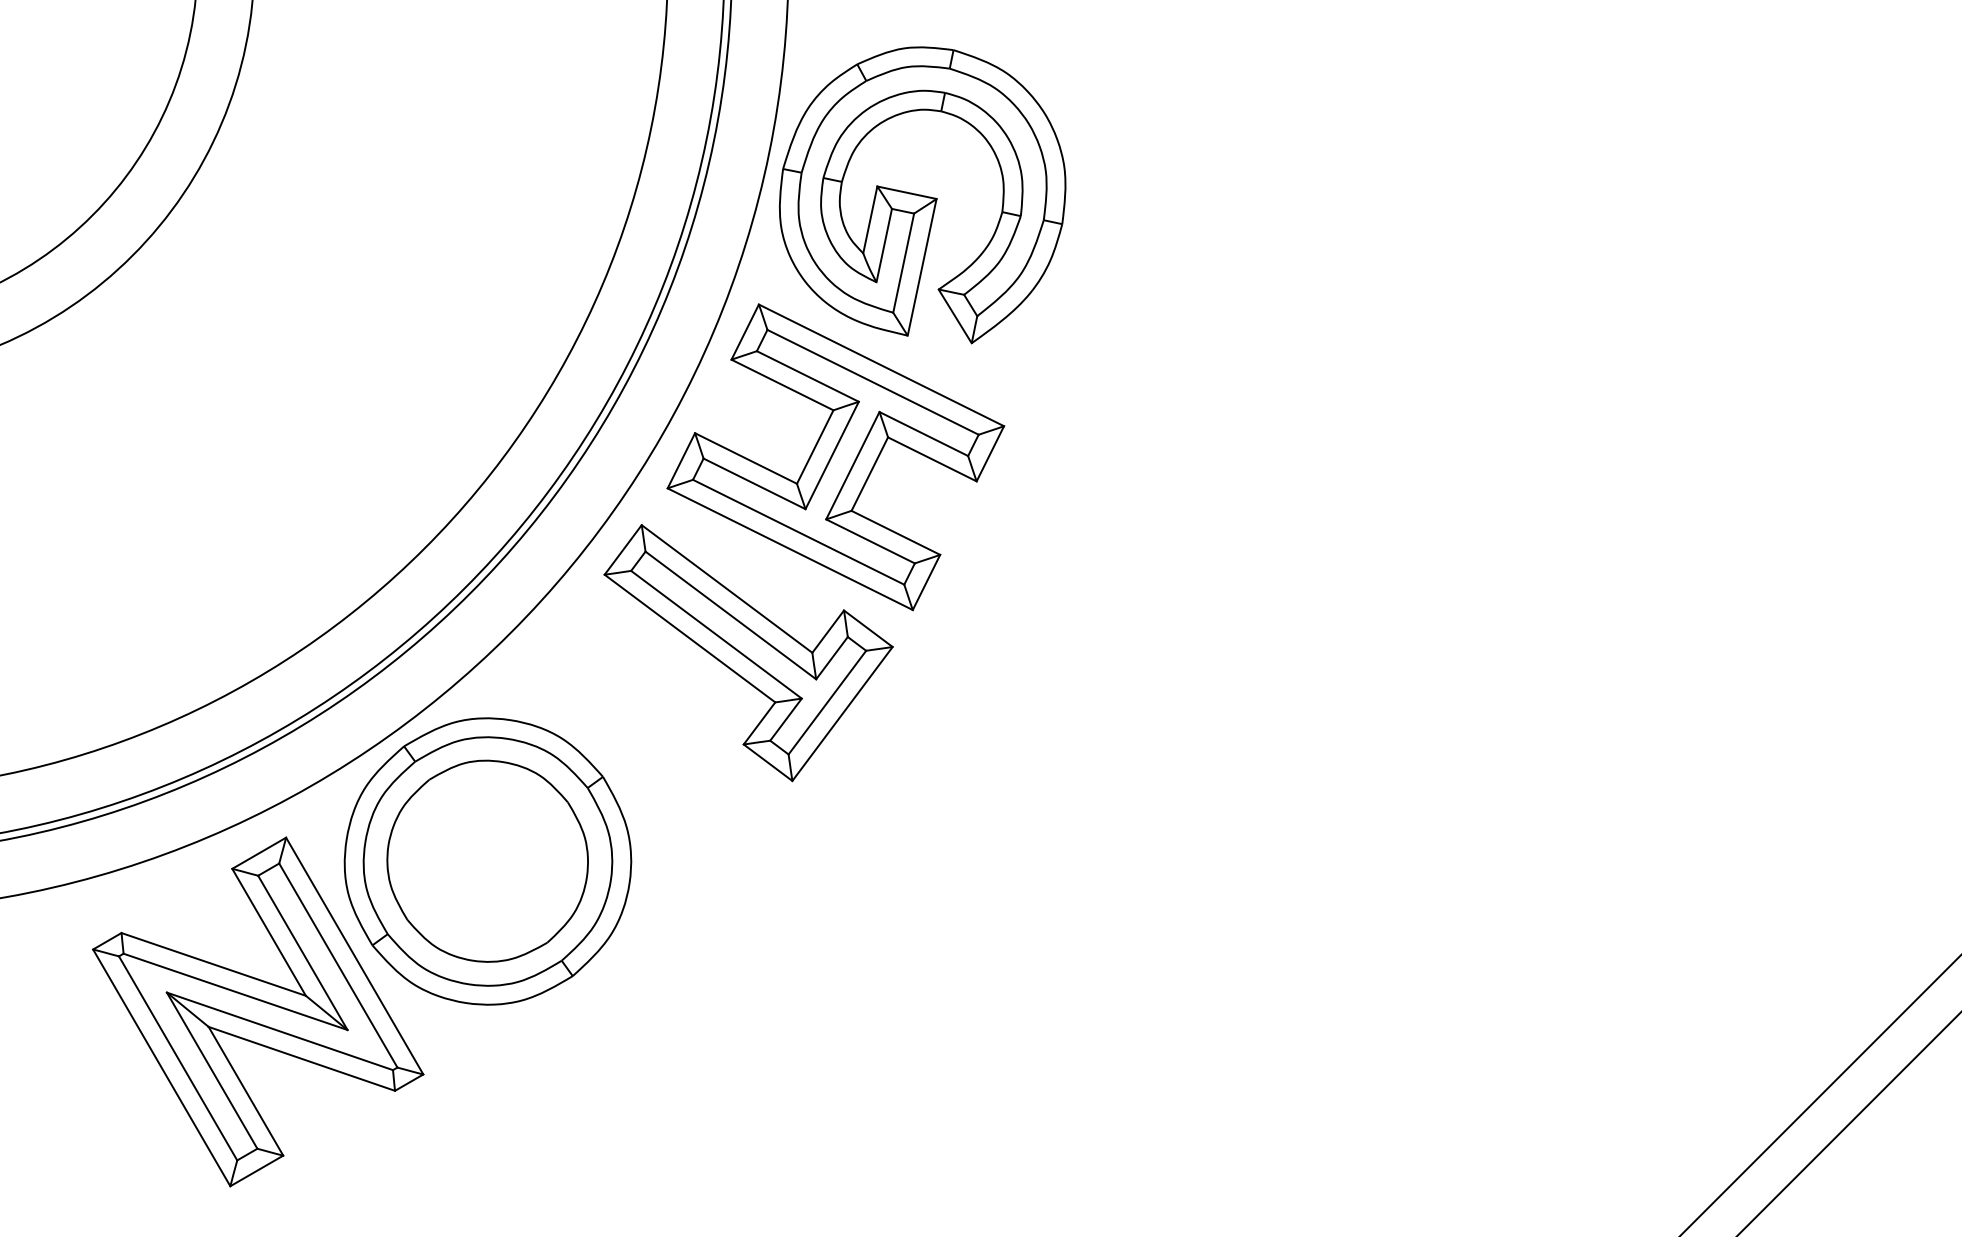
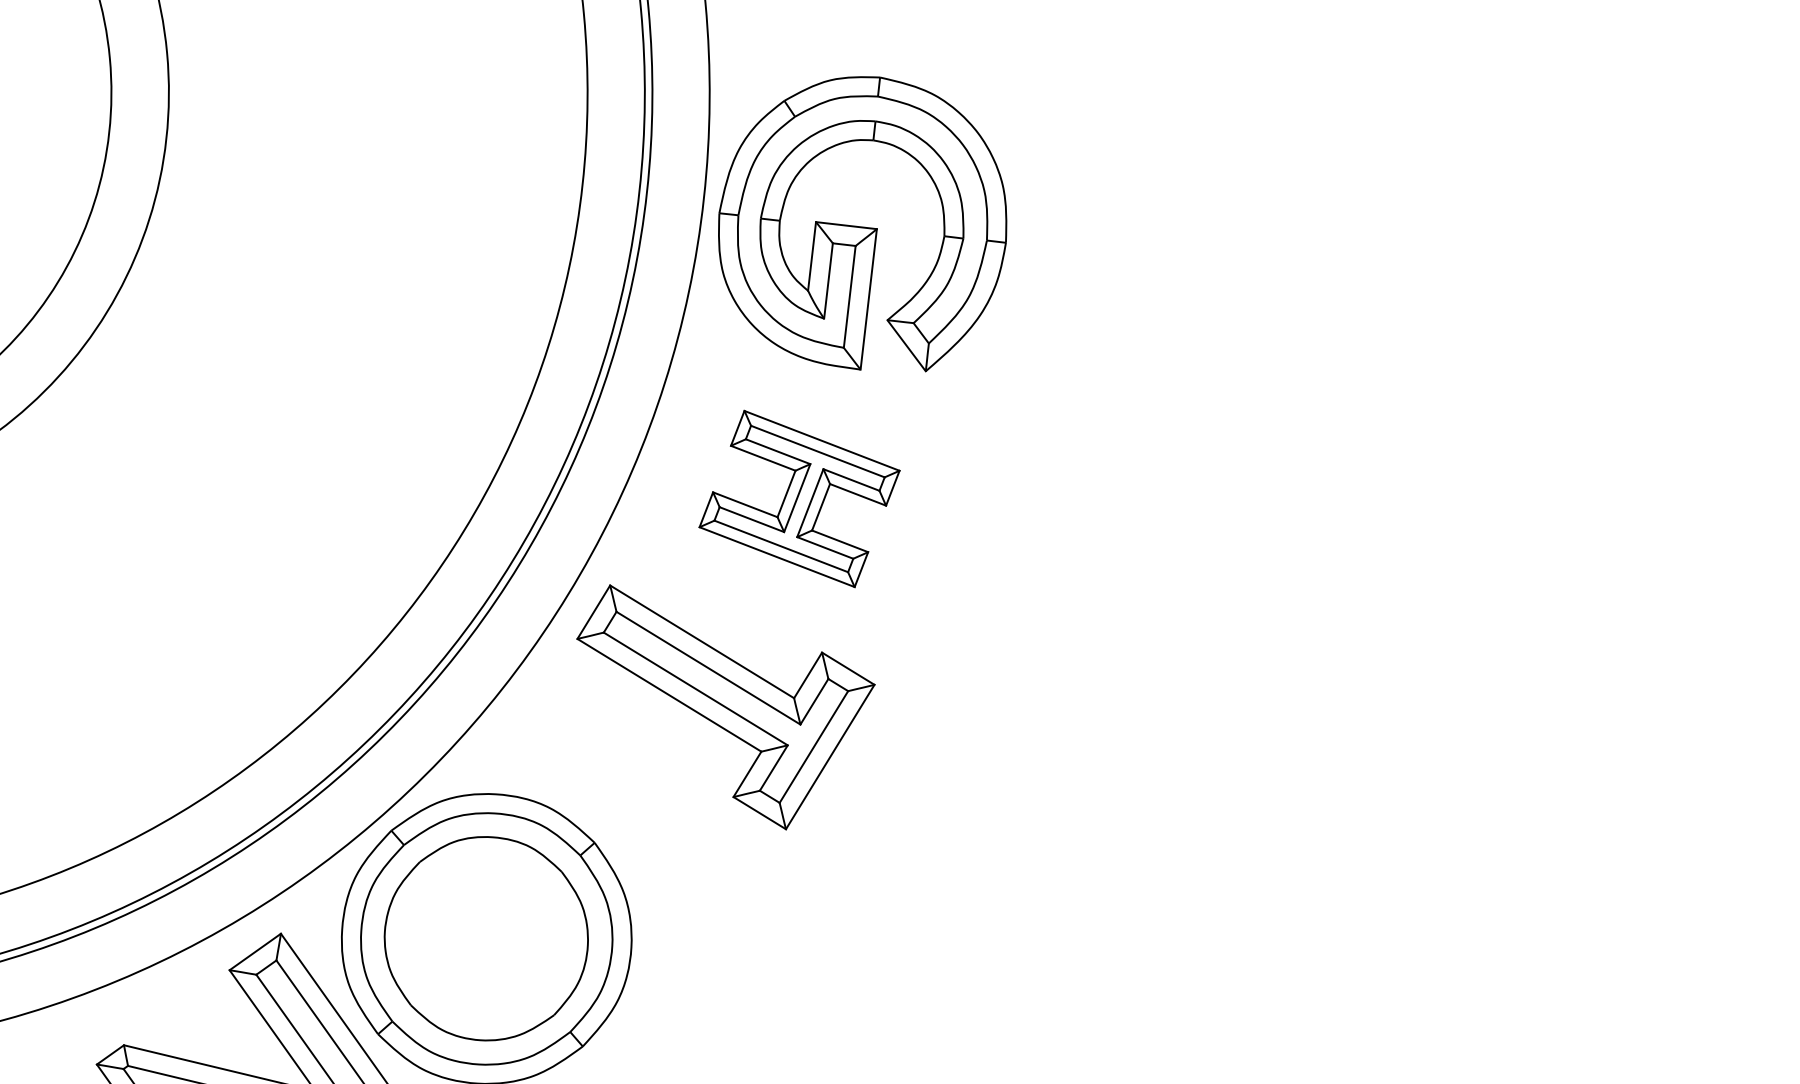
part: (835, 457) -> (799, 499), size x0.6

